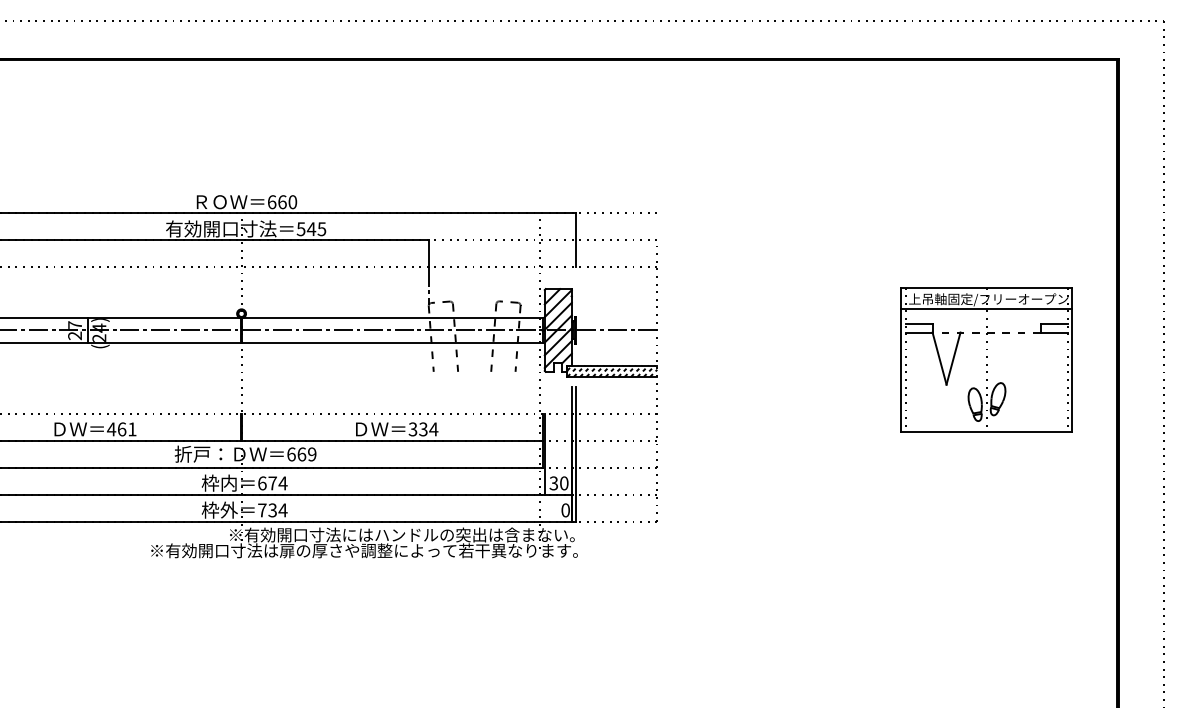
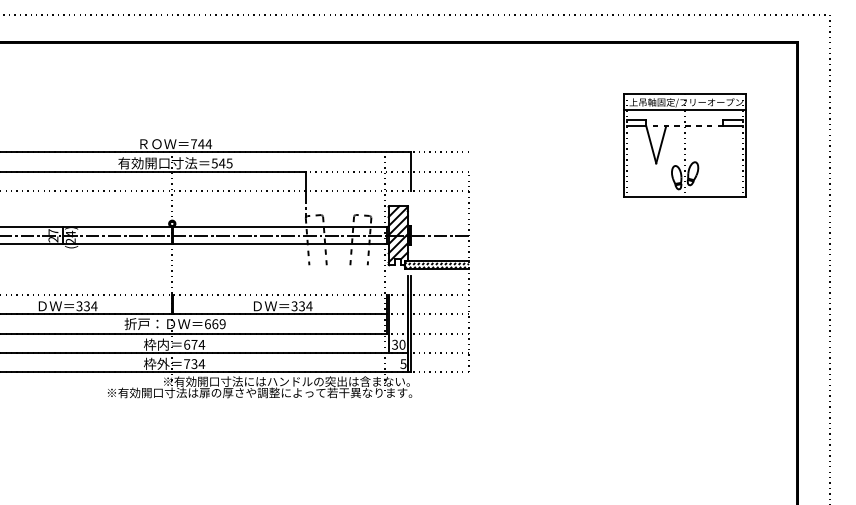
text: (282, 202) -> (201, 144), 660 -> 744
part: (986, 359) -> (684, 145), moved
text: (121, 429) -> (86, 306), 461 -> 334
text: (565, 509) -> (403, 363), 0 -> 5

